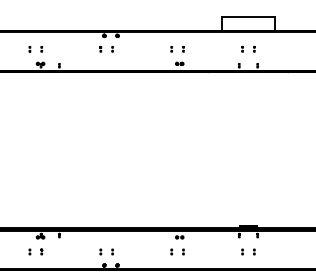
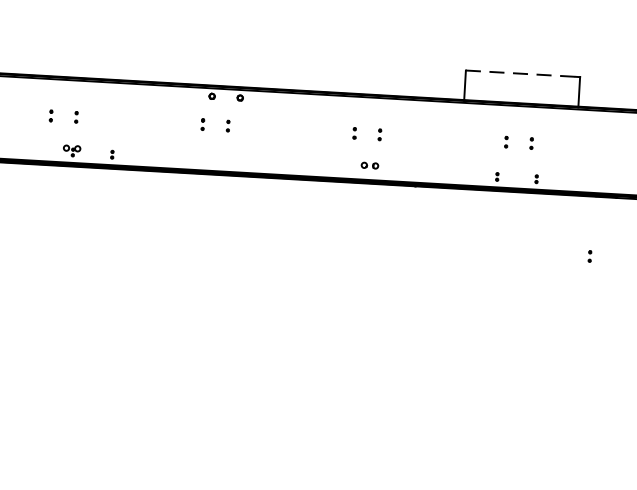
line: (247, 17) -> (520, 74), solid -> dashed
part: (284, 99) -> (589, 254), added

